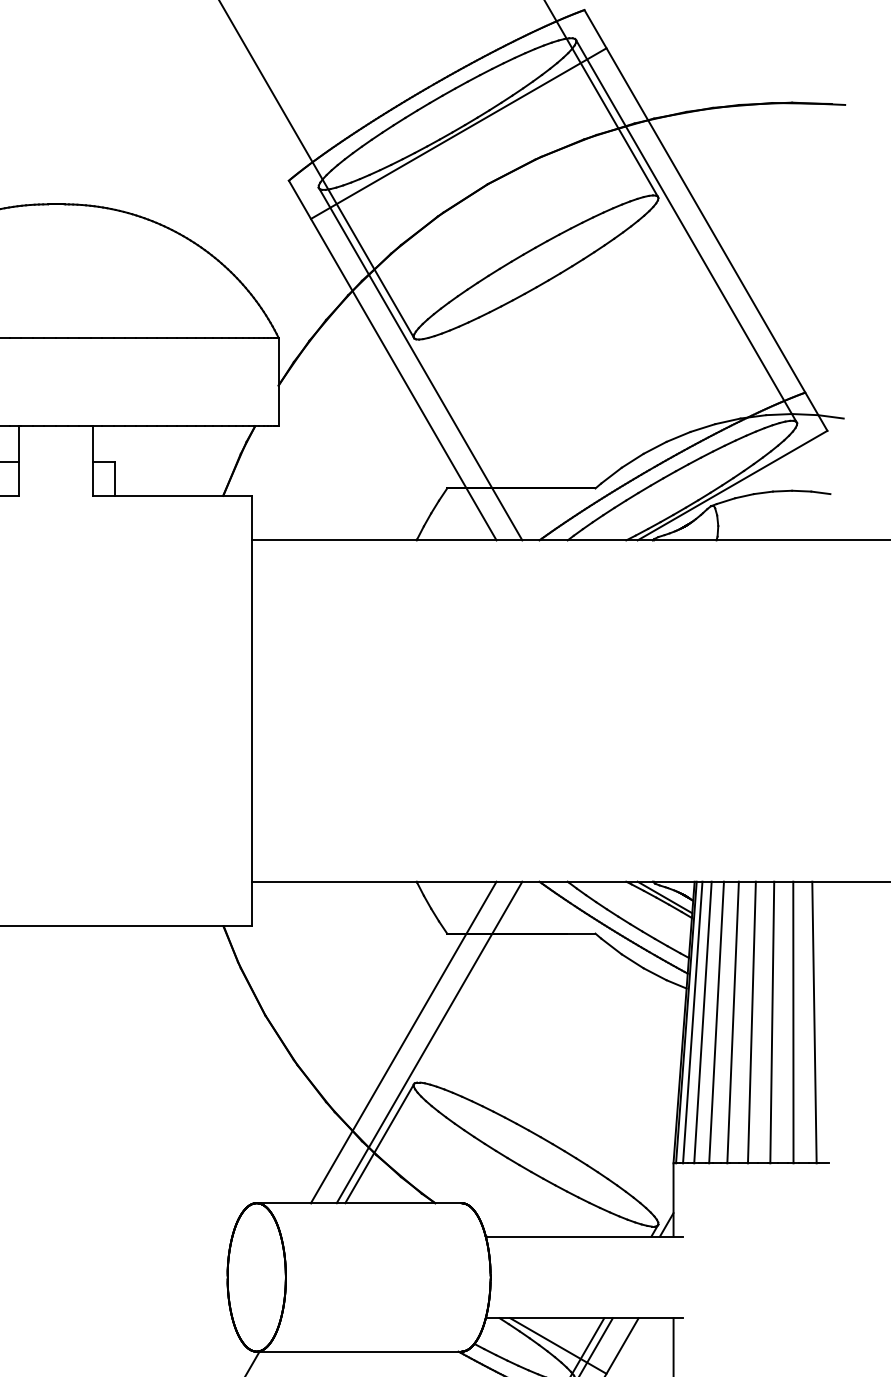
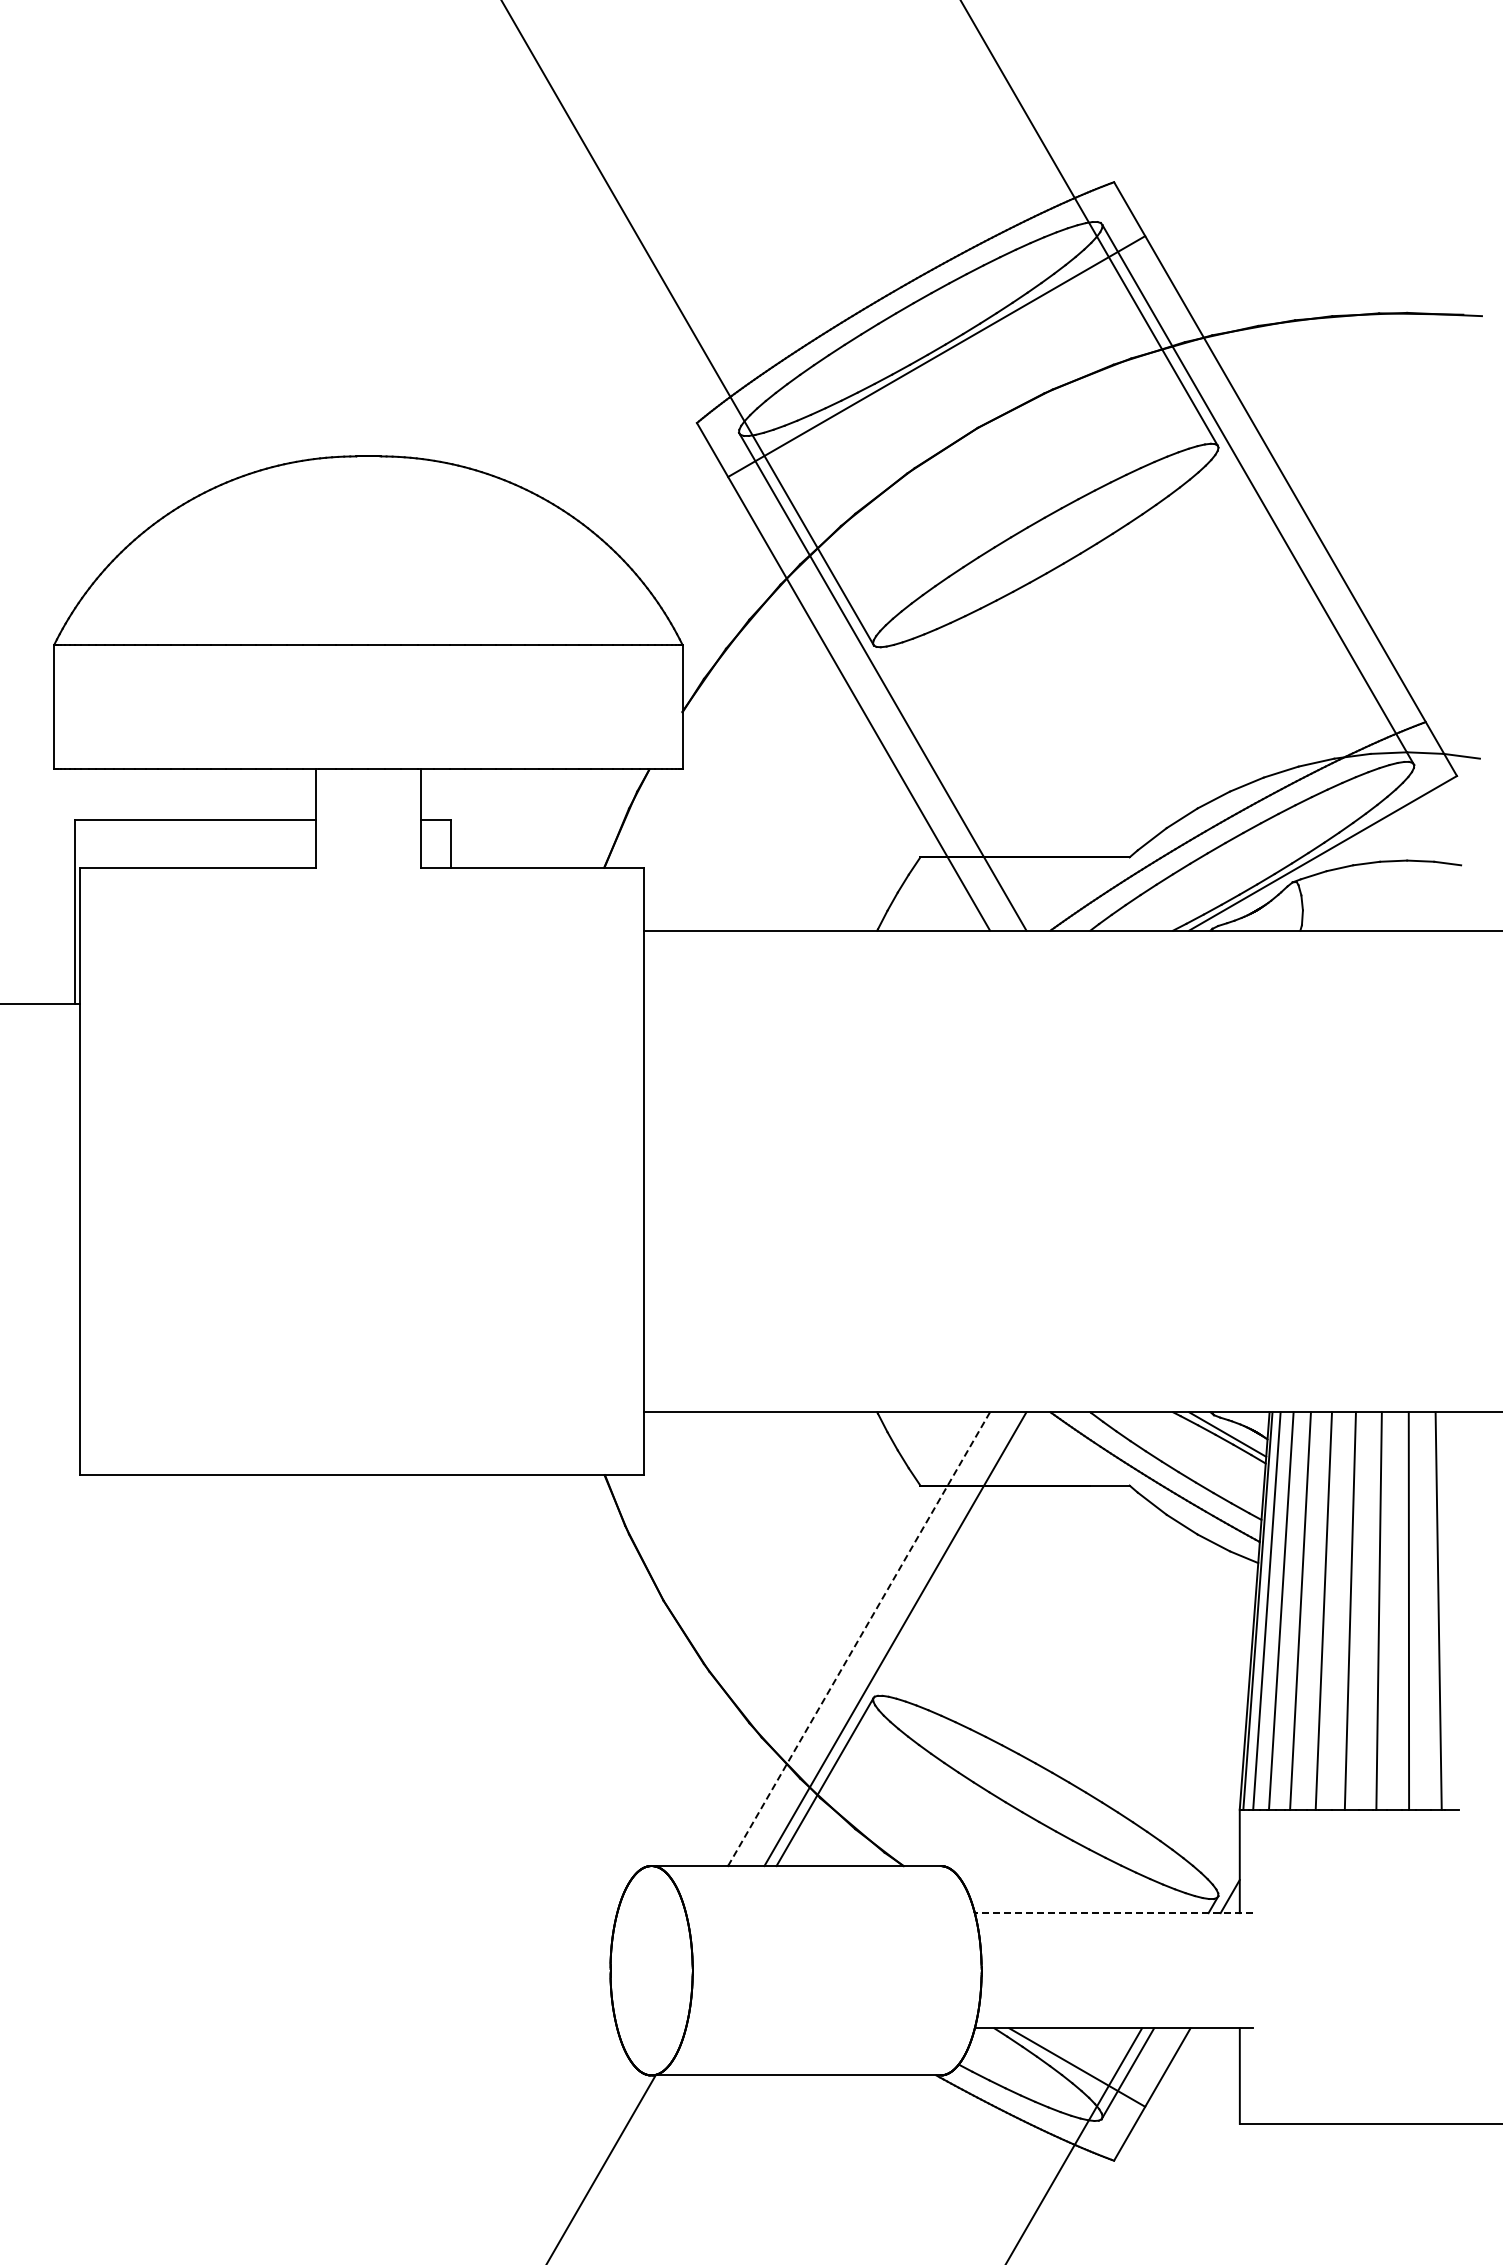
line: (404, 1042) -> (859, 1639), solid -> dashed
line: (584, 1236) -> (1113, 1913), solid -> dashed

